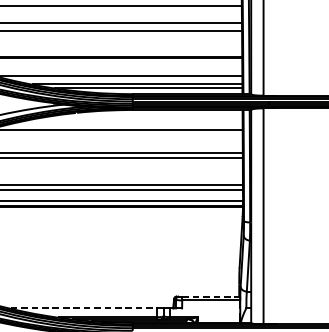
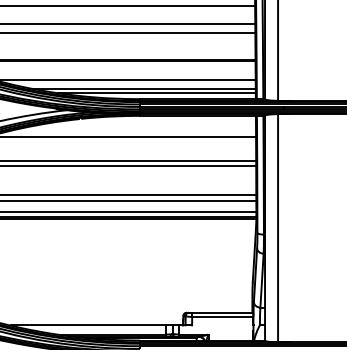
line: (210, 296) -> (222, 312), dashed -> solid
line: (84, 308) -> (89, 325), dashed -> solid

